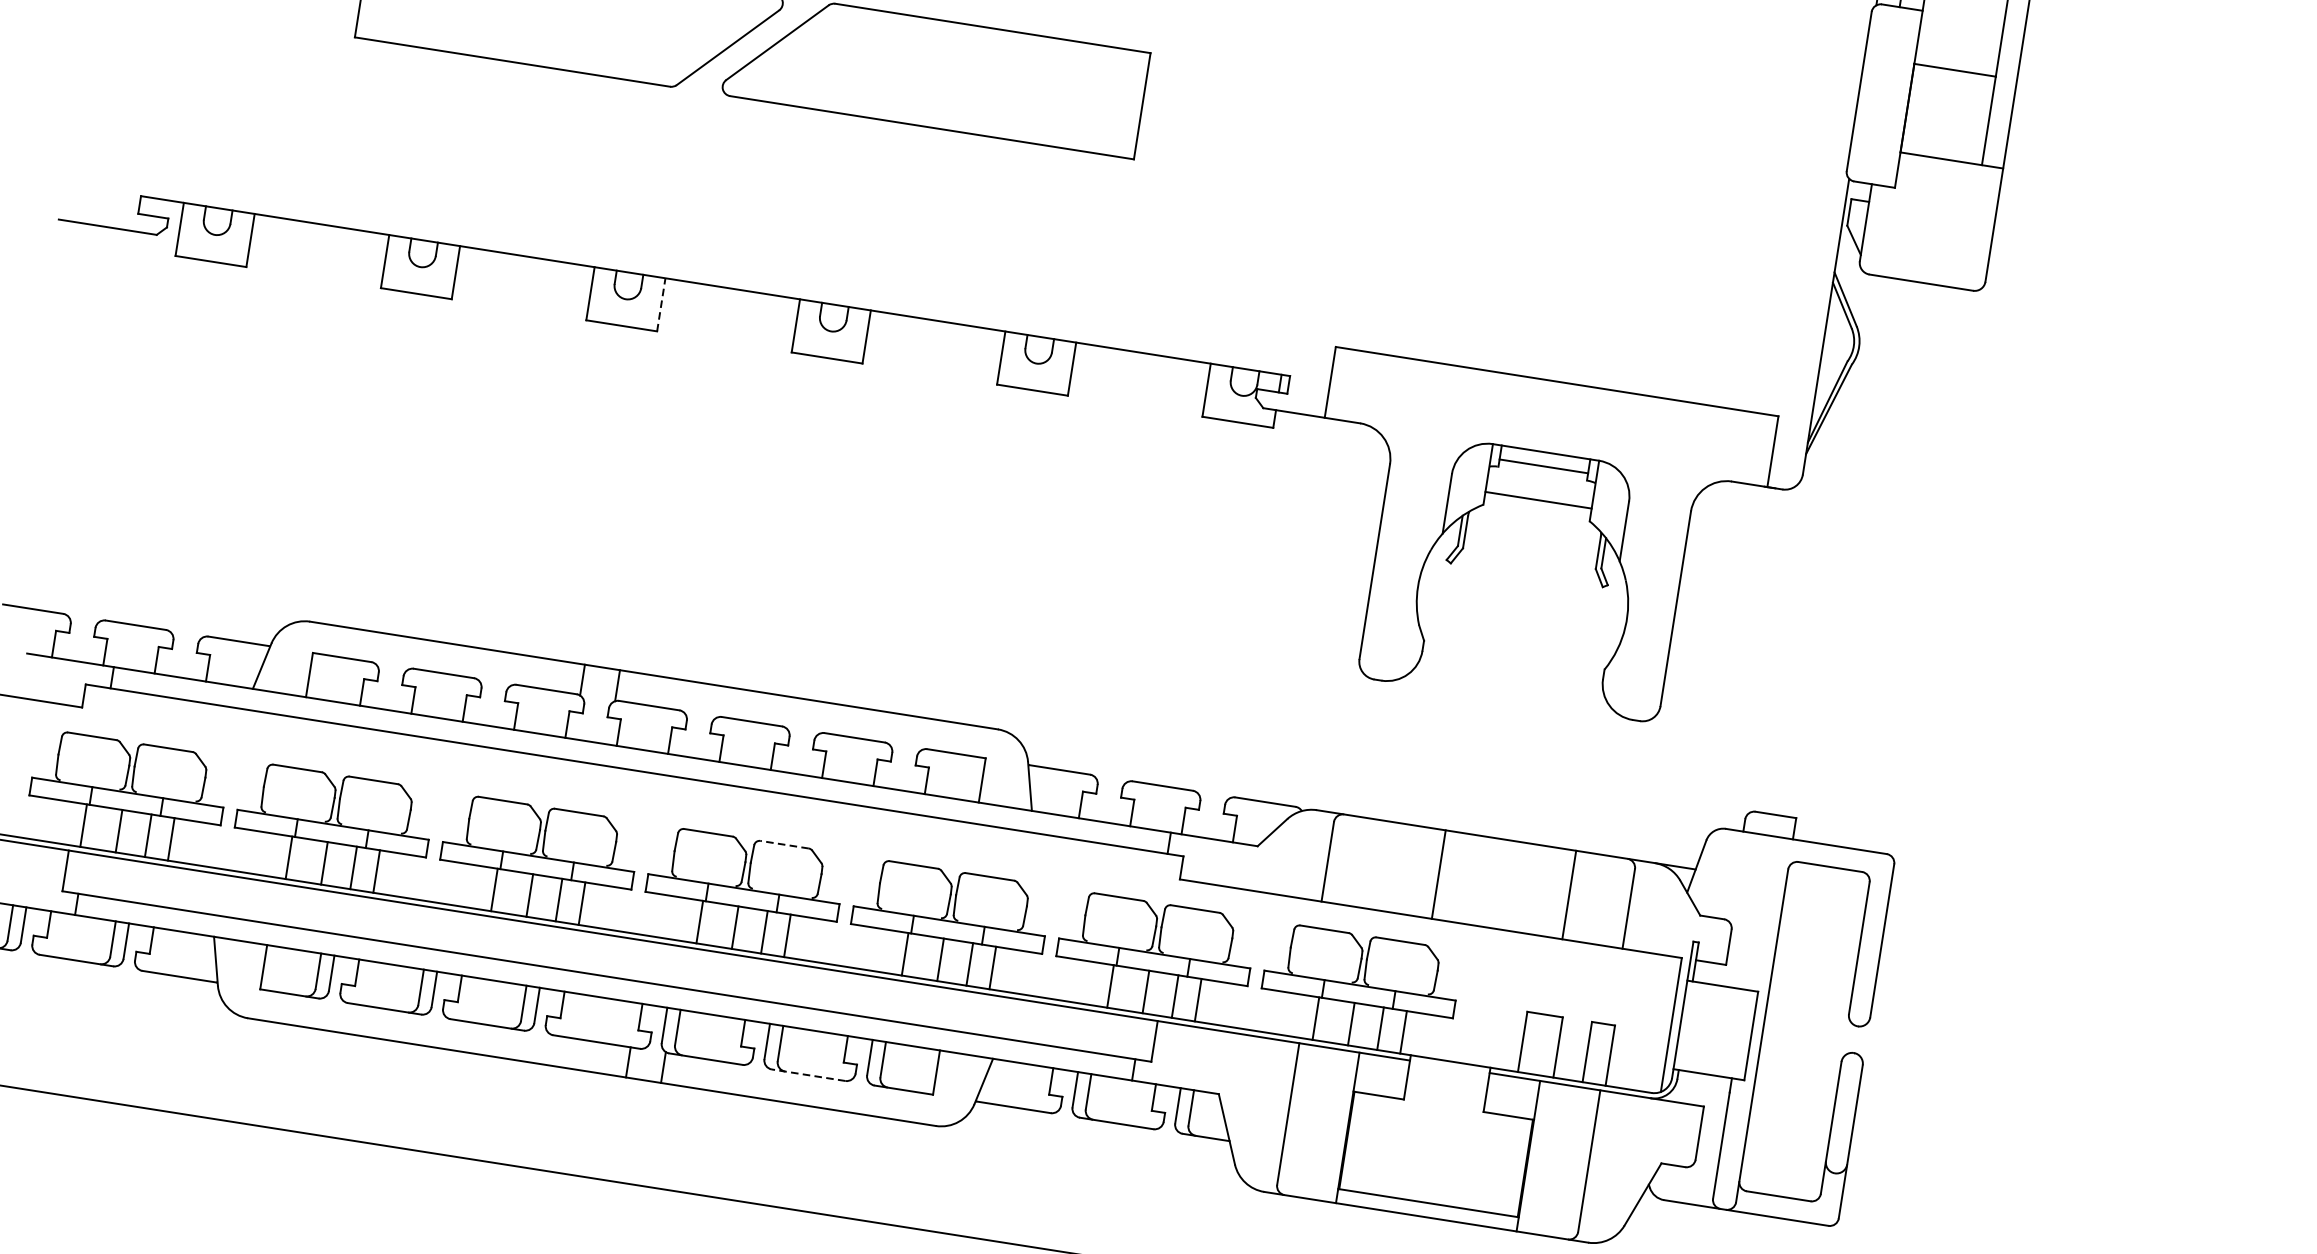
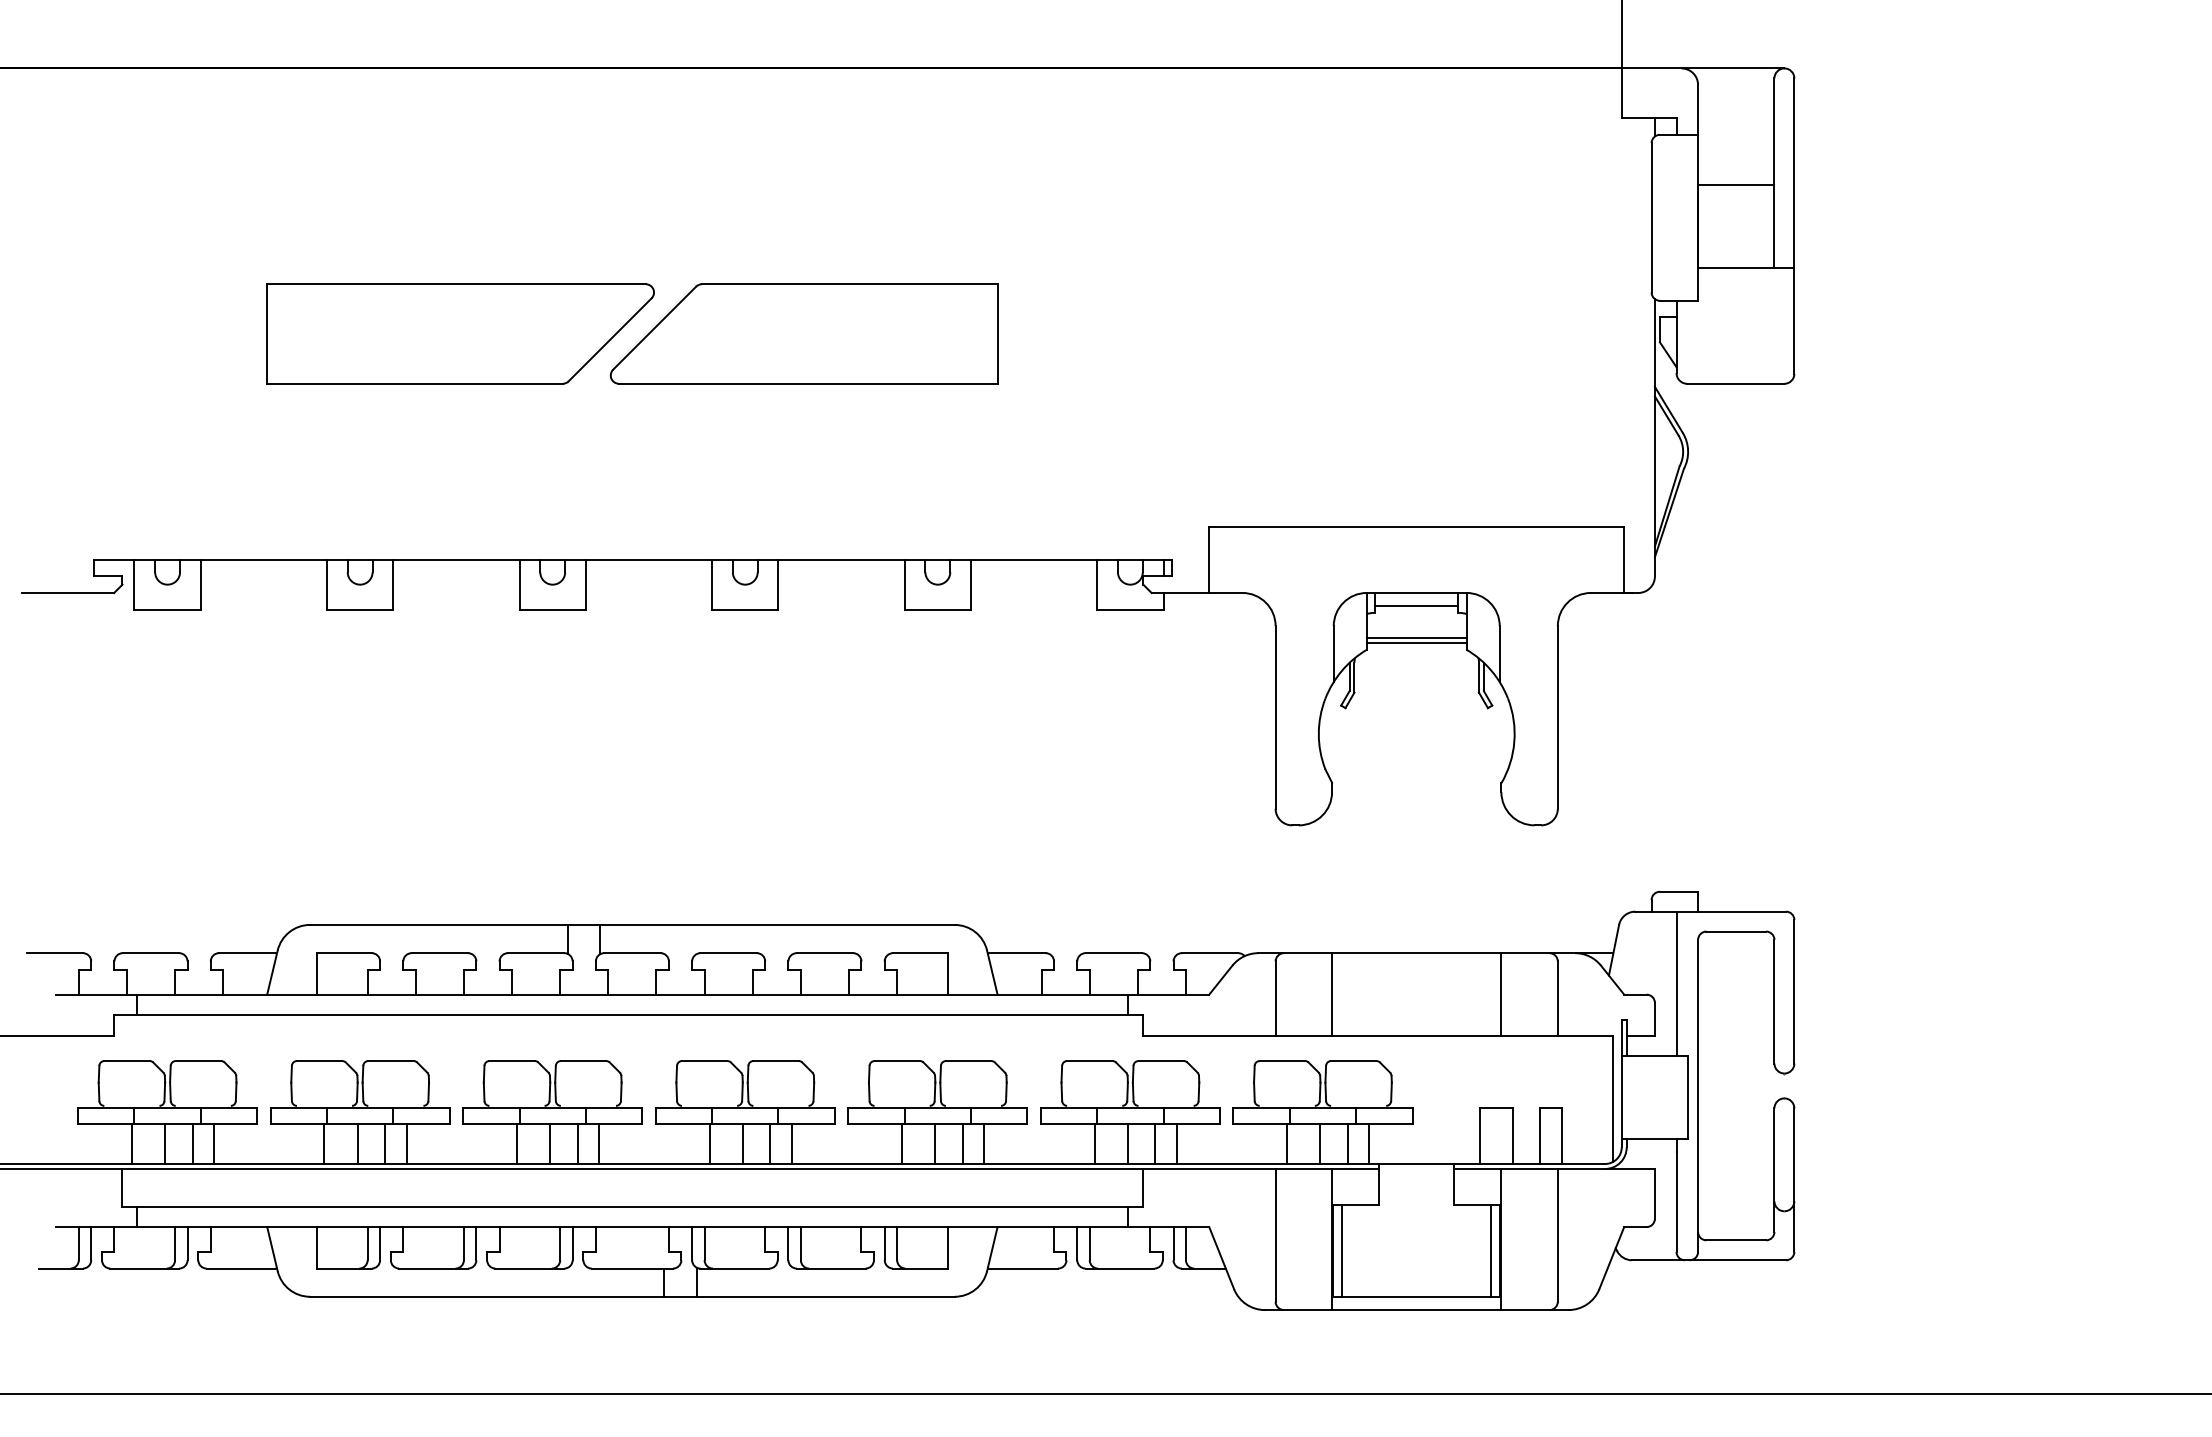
line: (660, 304) -> (585, 584), dashed -> solid
line: (1537, 505) -> (1416, 642), added
line: (784, 845) -> (776, 1061), dashed -> solid
line: (1439, 874) -> (1332, 994), moved
line: (1757, 912) -> (1676, 983), added
line: (807, 1075) -> (830, 1268), dashed -> solid
line: (1357, 1141) -> (1342, 1250), added
line: (1515, 1166) -> (1491, 1250), added

